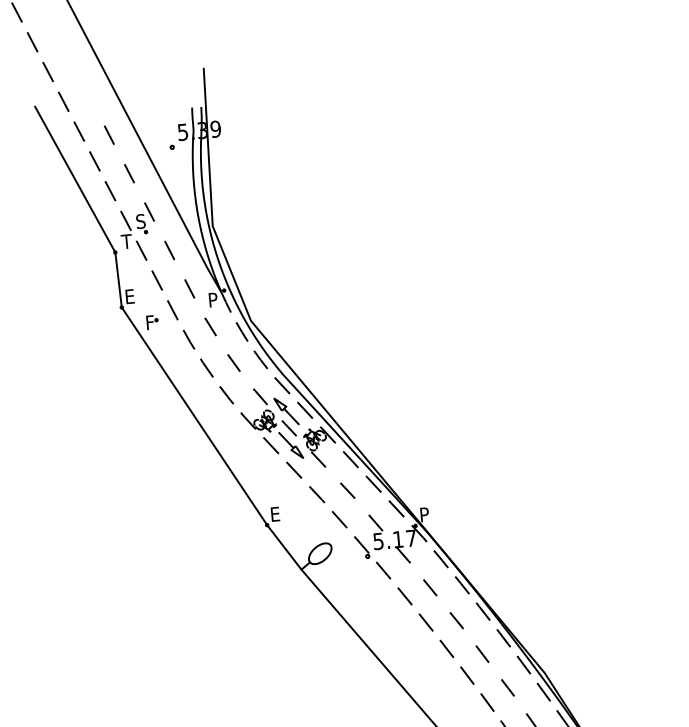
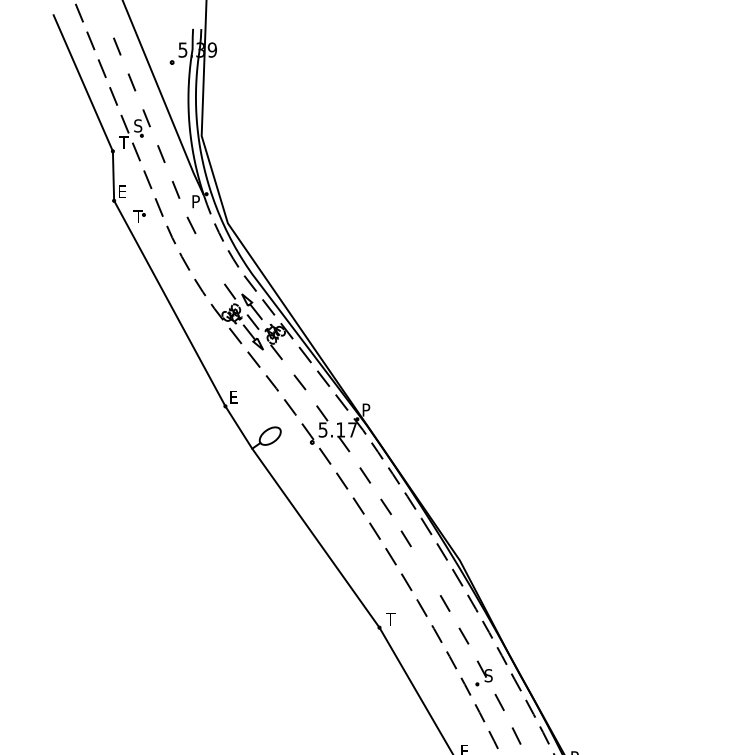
text: (149, 322) -> (137, 216), F -> T
line: (234, 363) -> (209, 259), removed
line: (507, 687) -> (425, 570), removed

